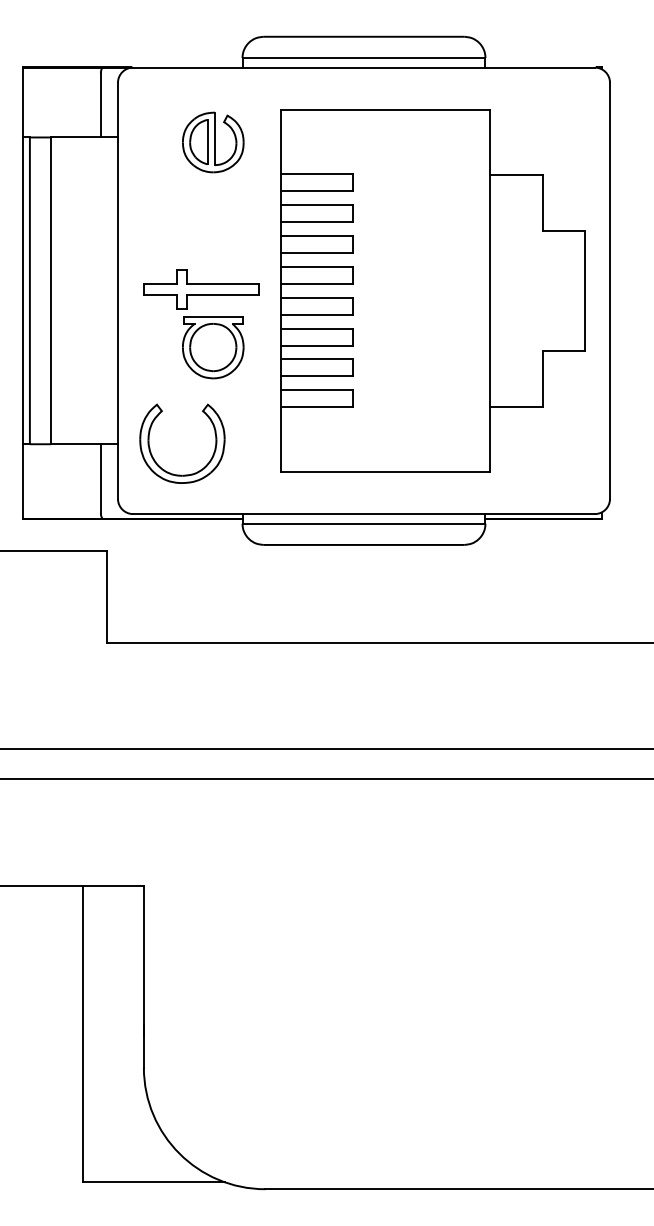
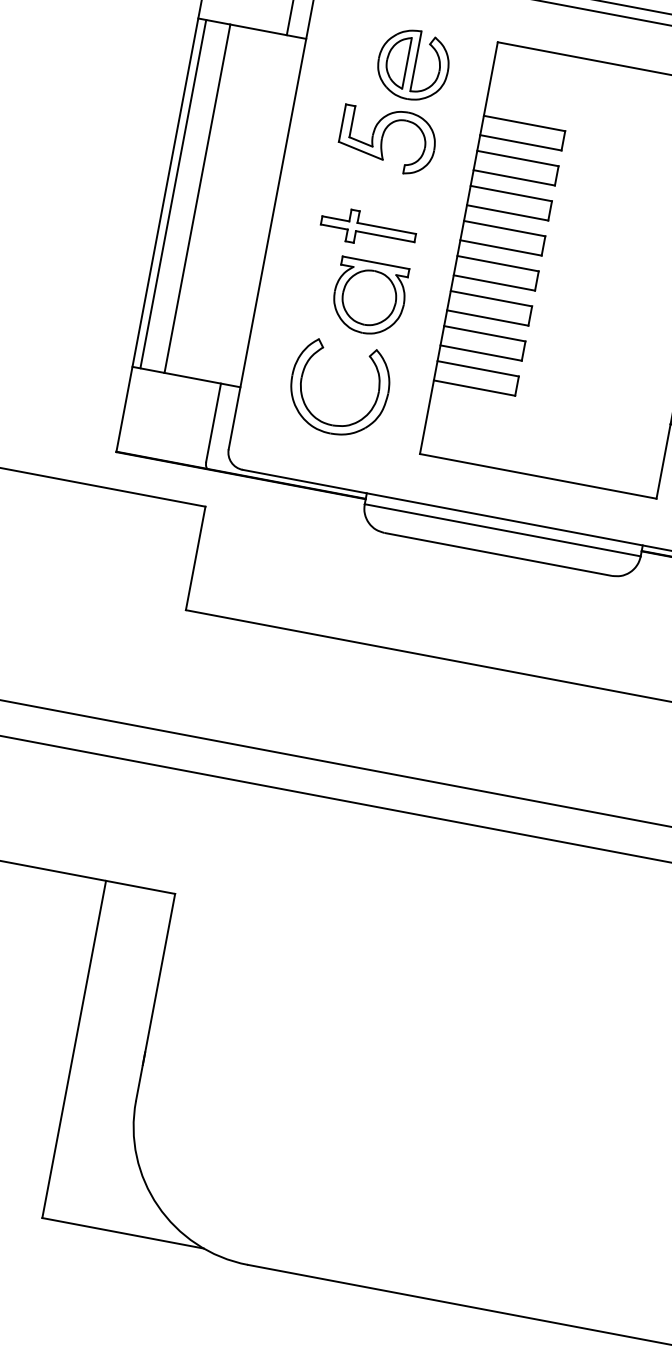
part: (203, 209) -> (387, 139), added
part: (201, 288) -> (368, 228), size x0.71
part: (181, 474) -> (331, 423), moved

